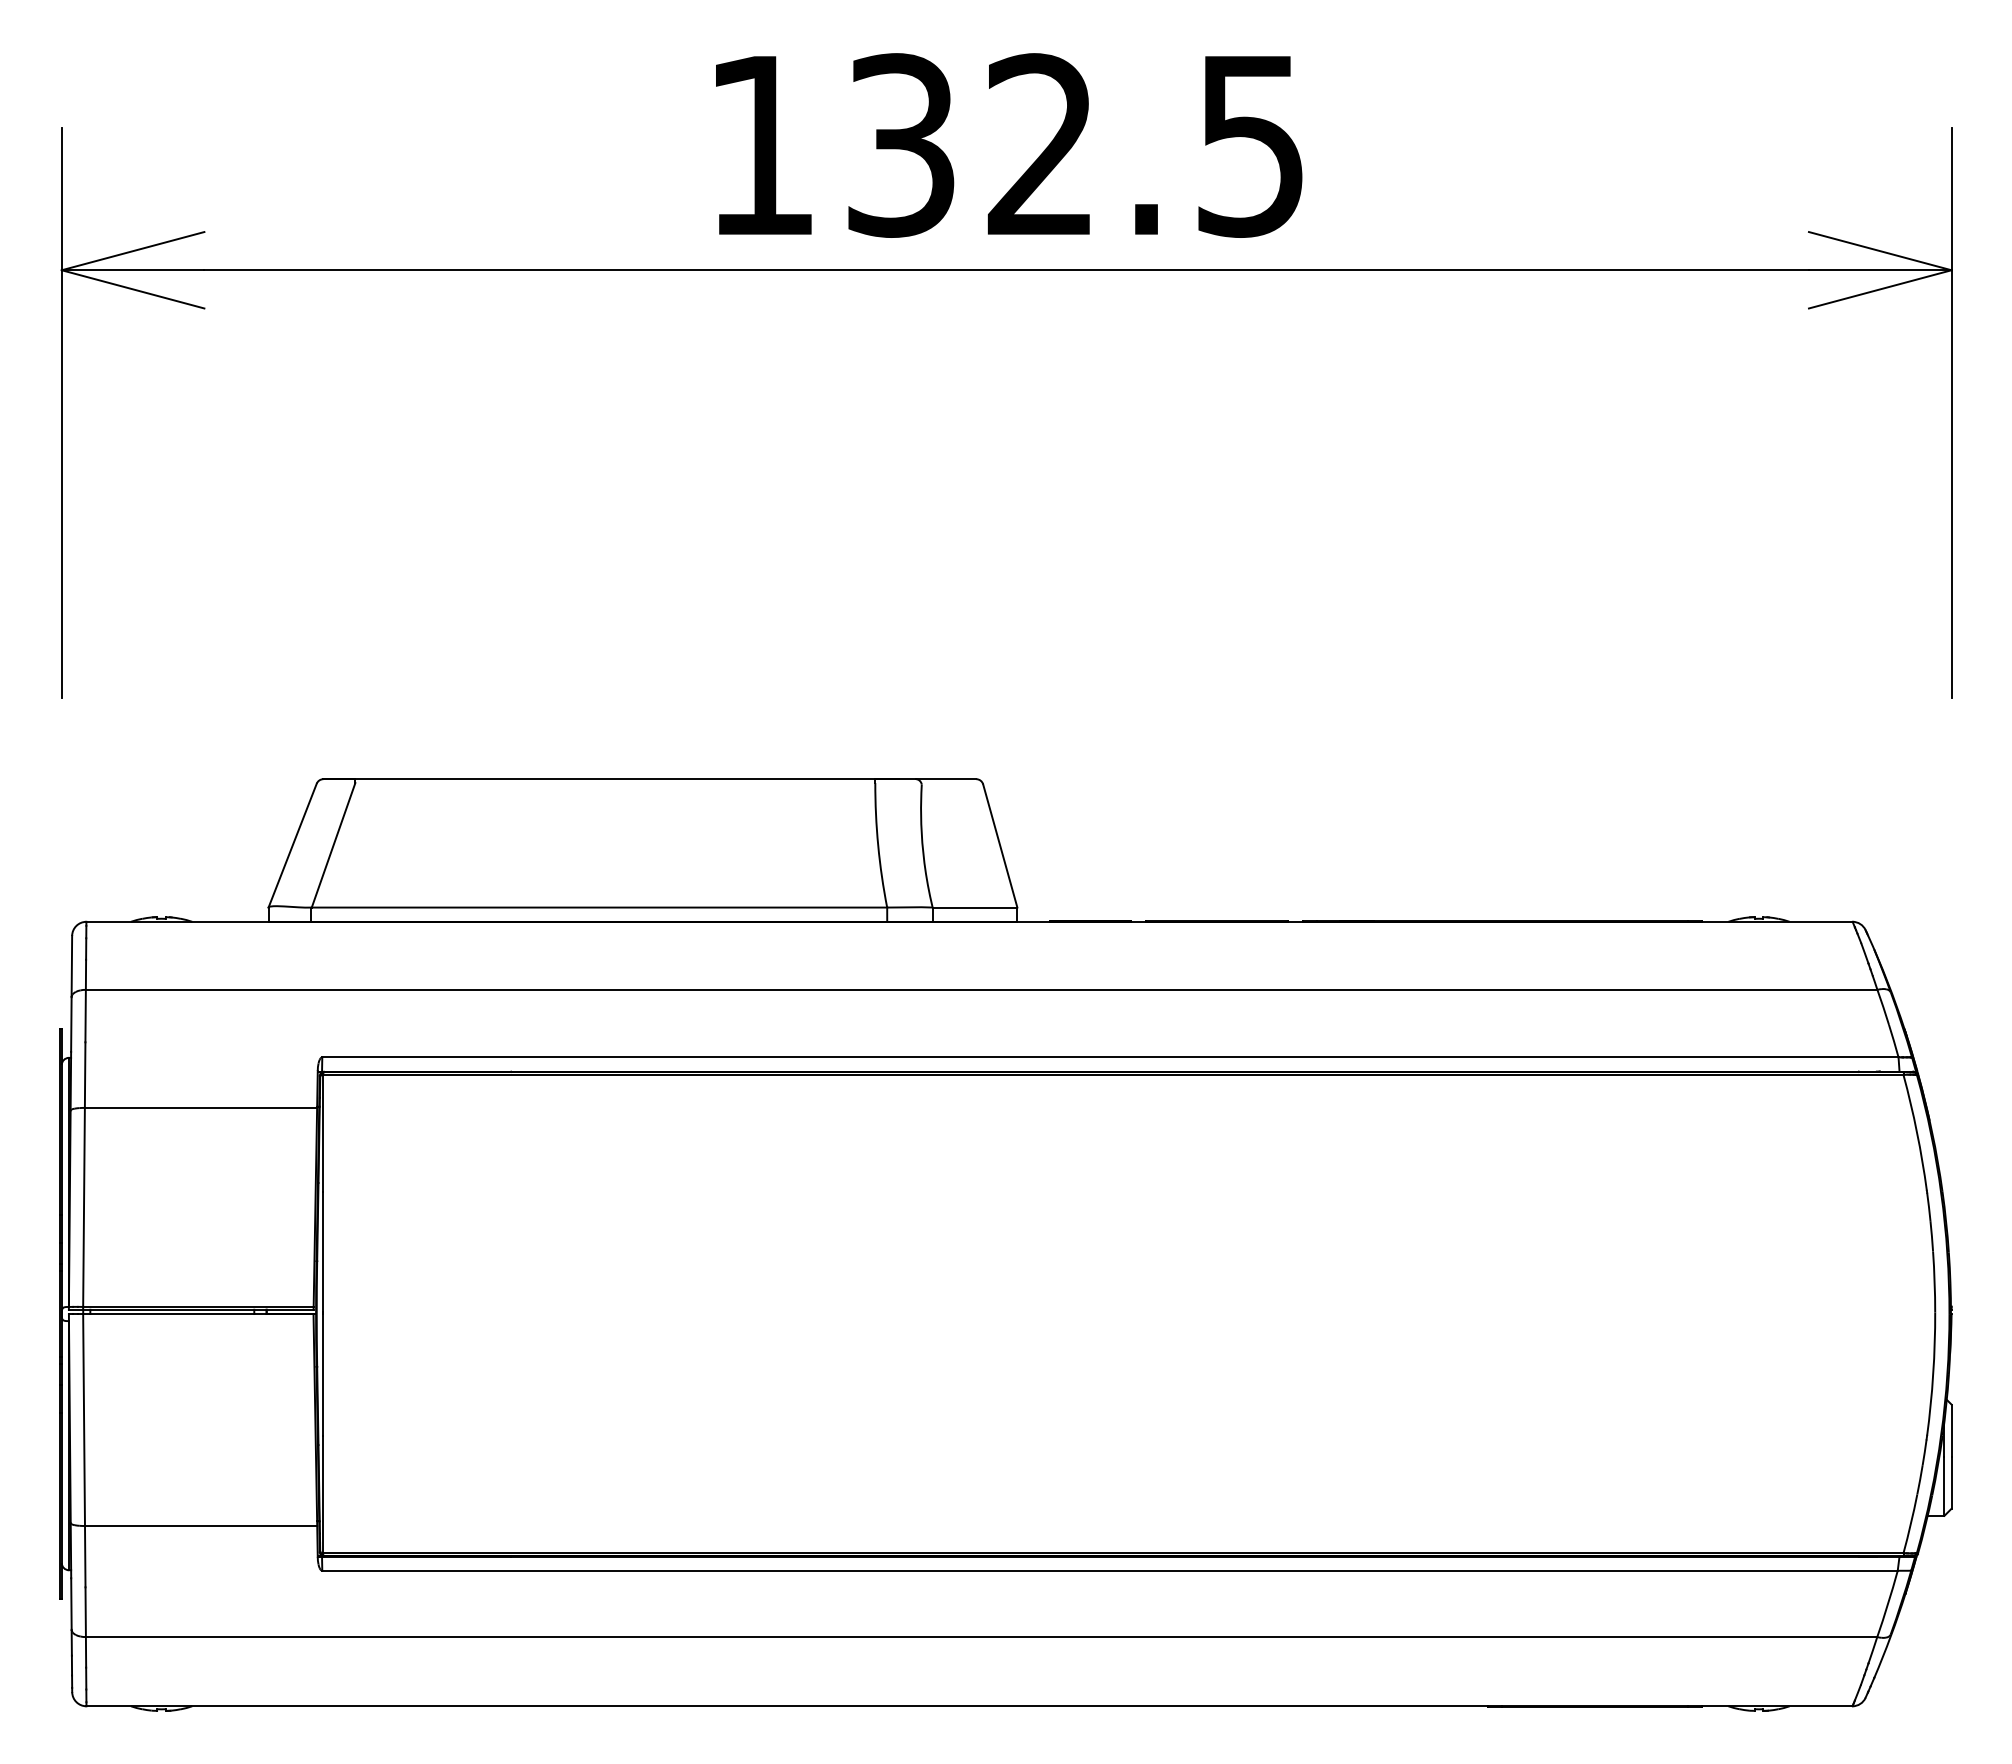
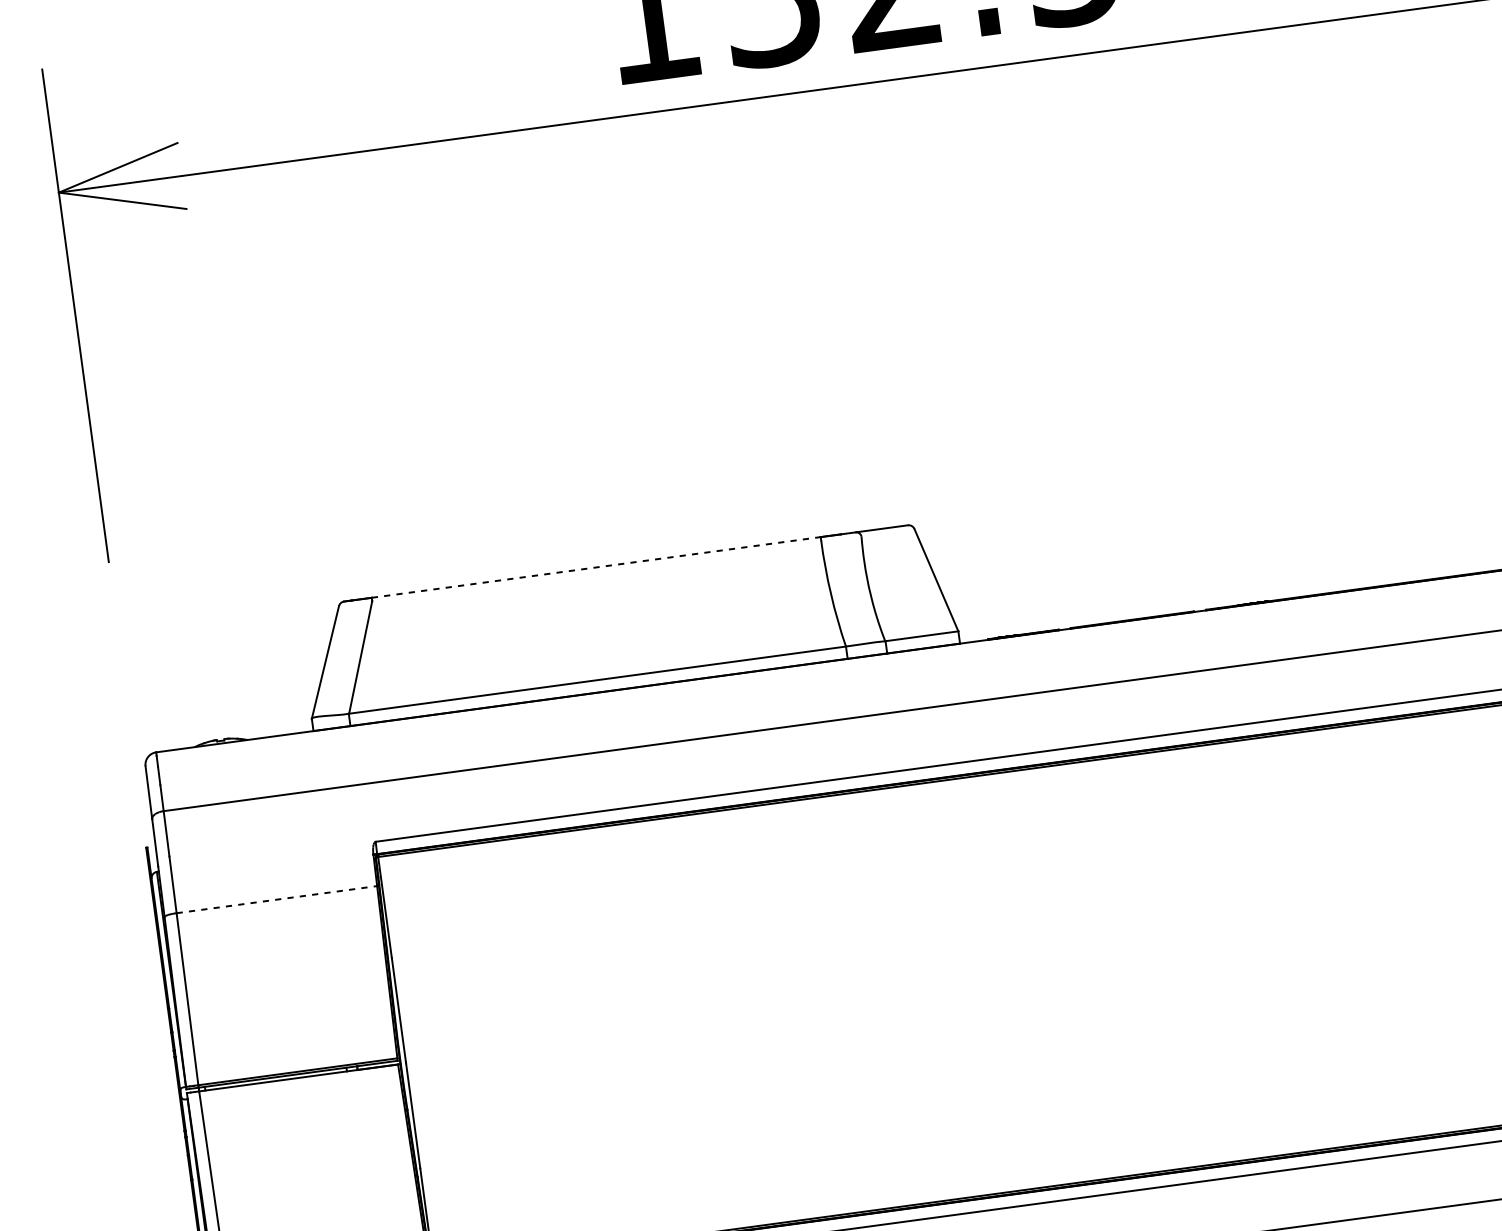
line: (615, 779) -> (596, 567), solid -> dashed
line: (201, 1107) -> (277, 899), solid -> dashed

